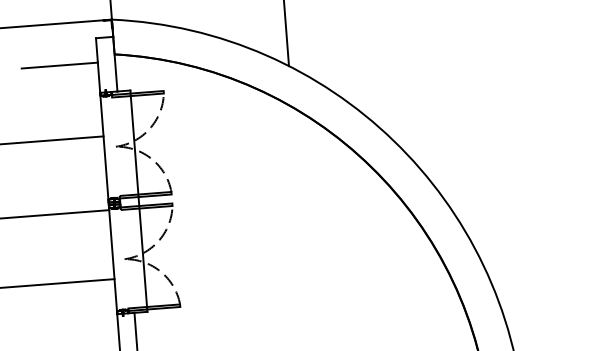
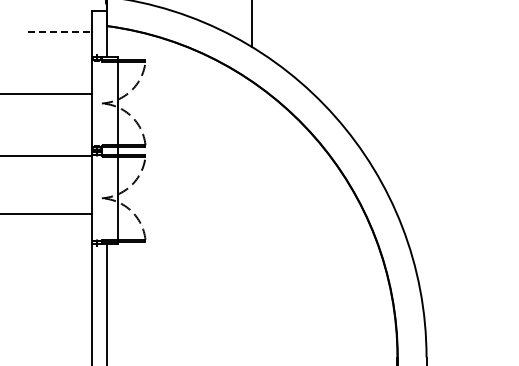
line: (60, 65) -> (60, 31), solid -> dashed

